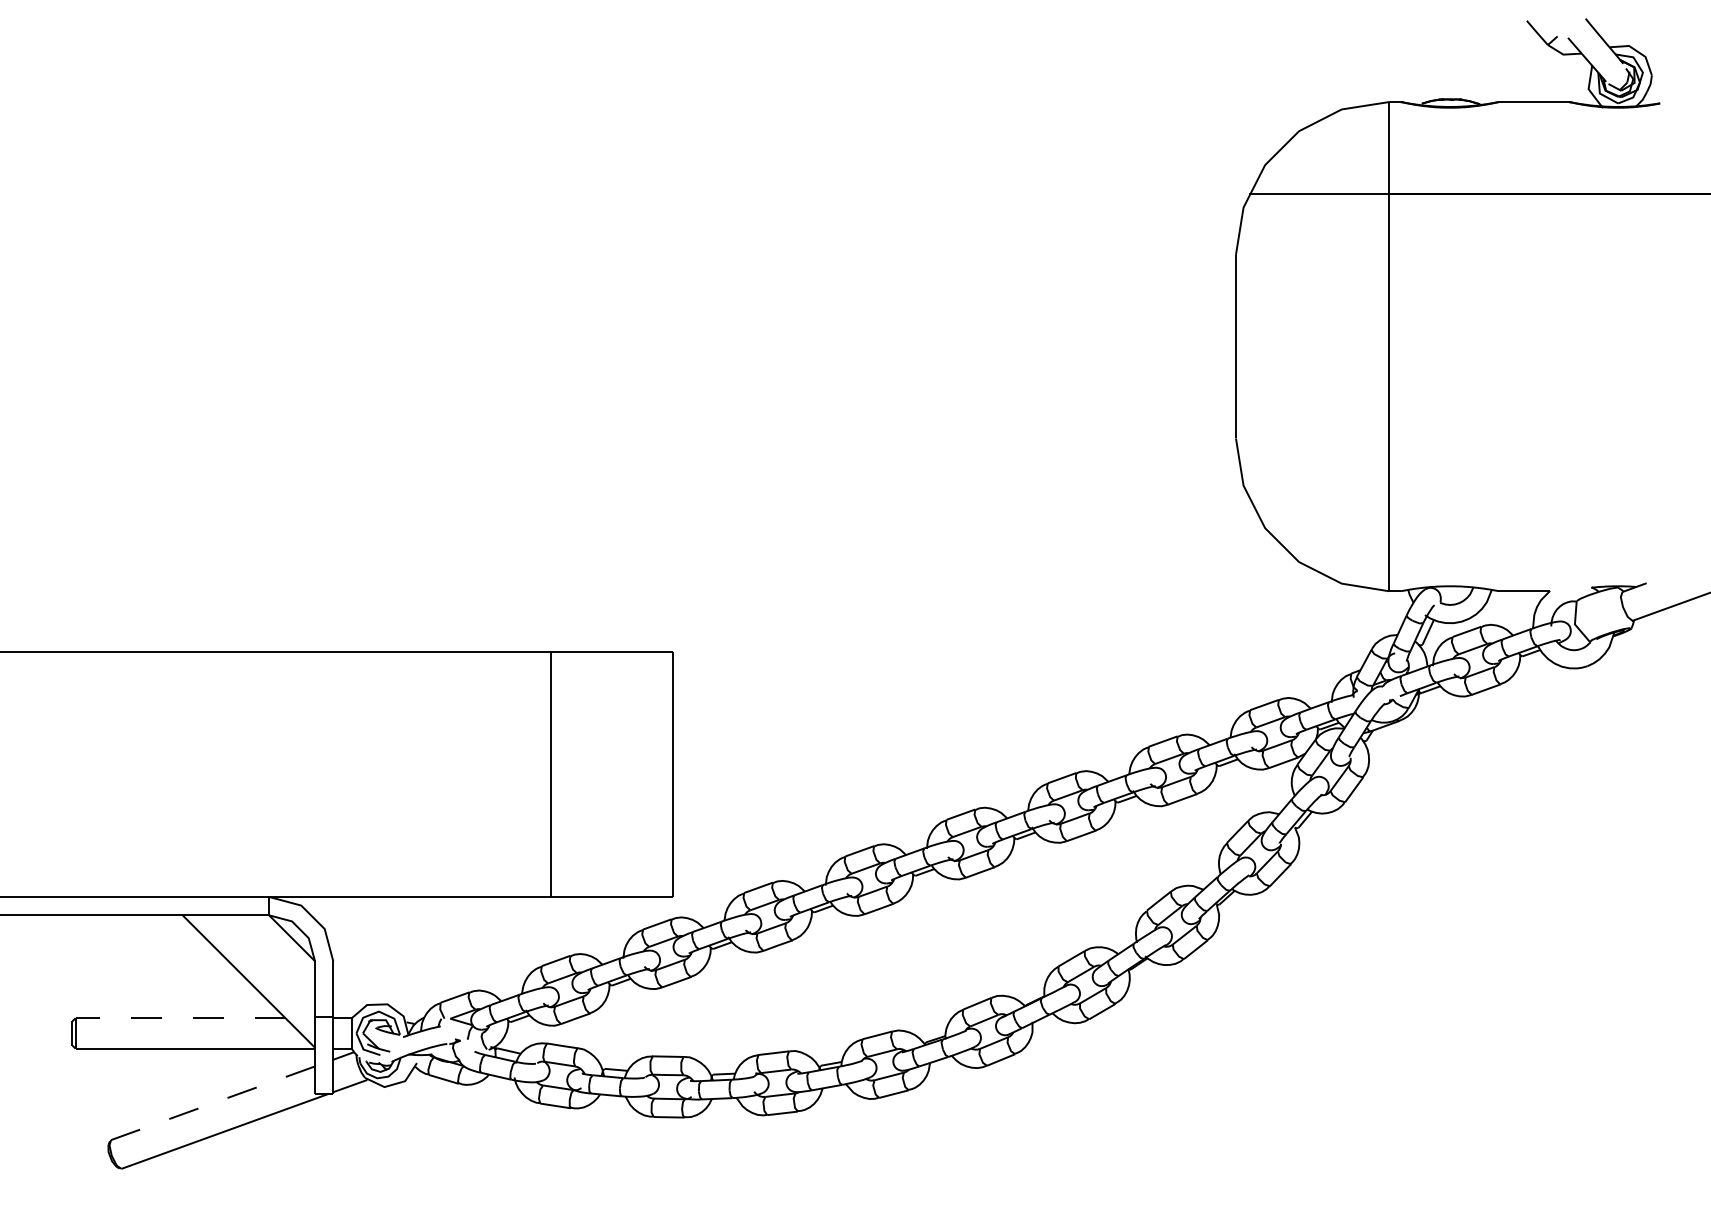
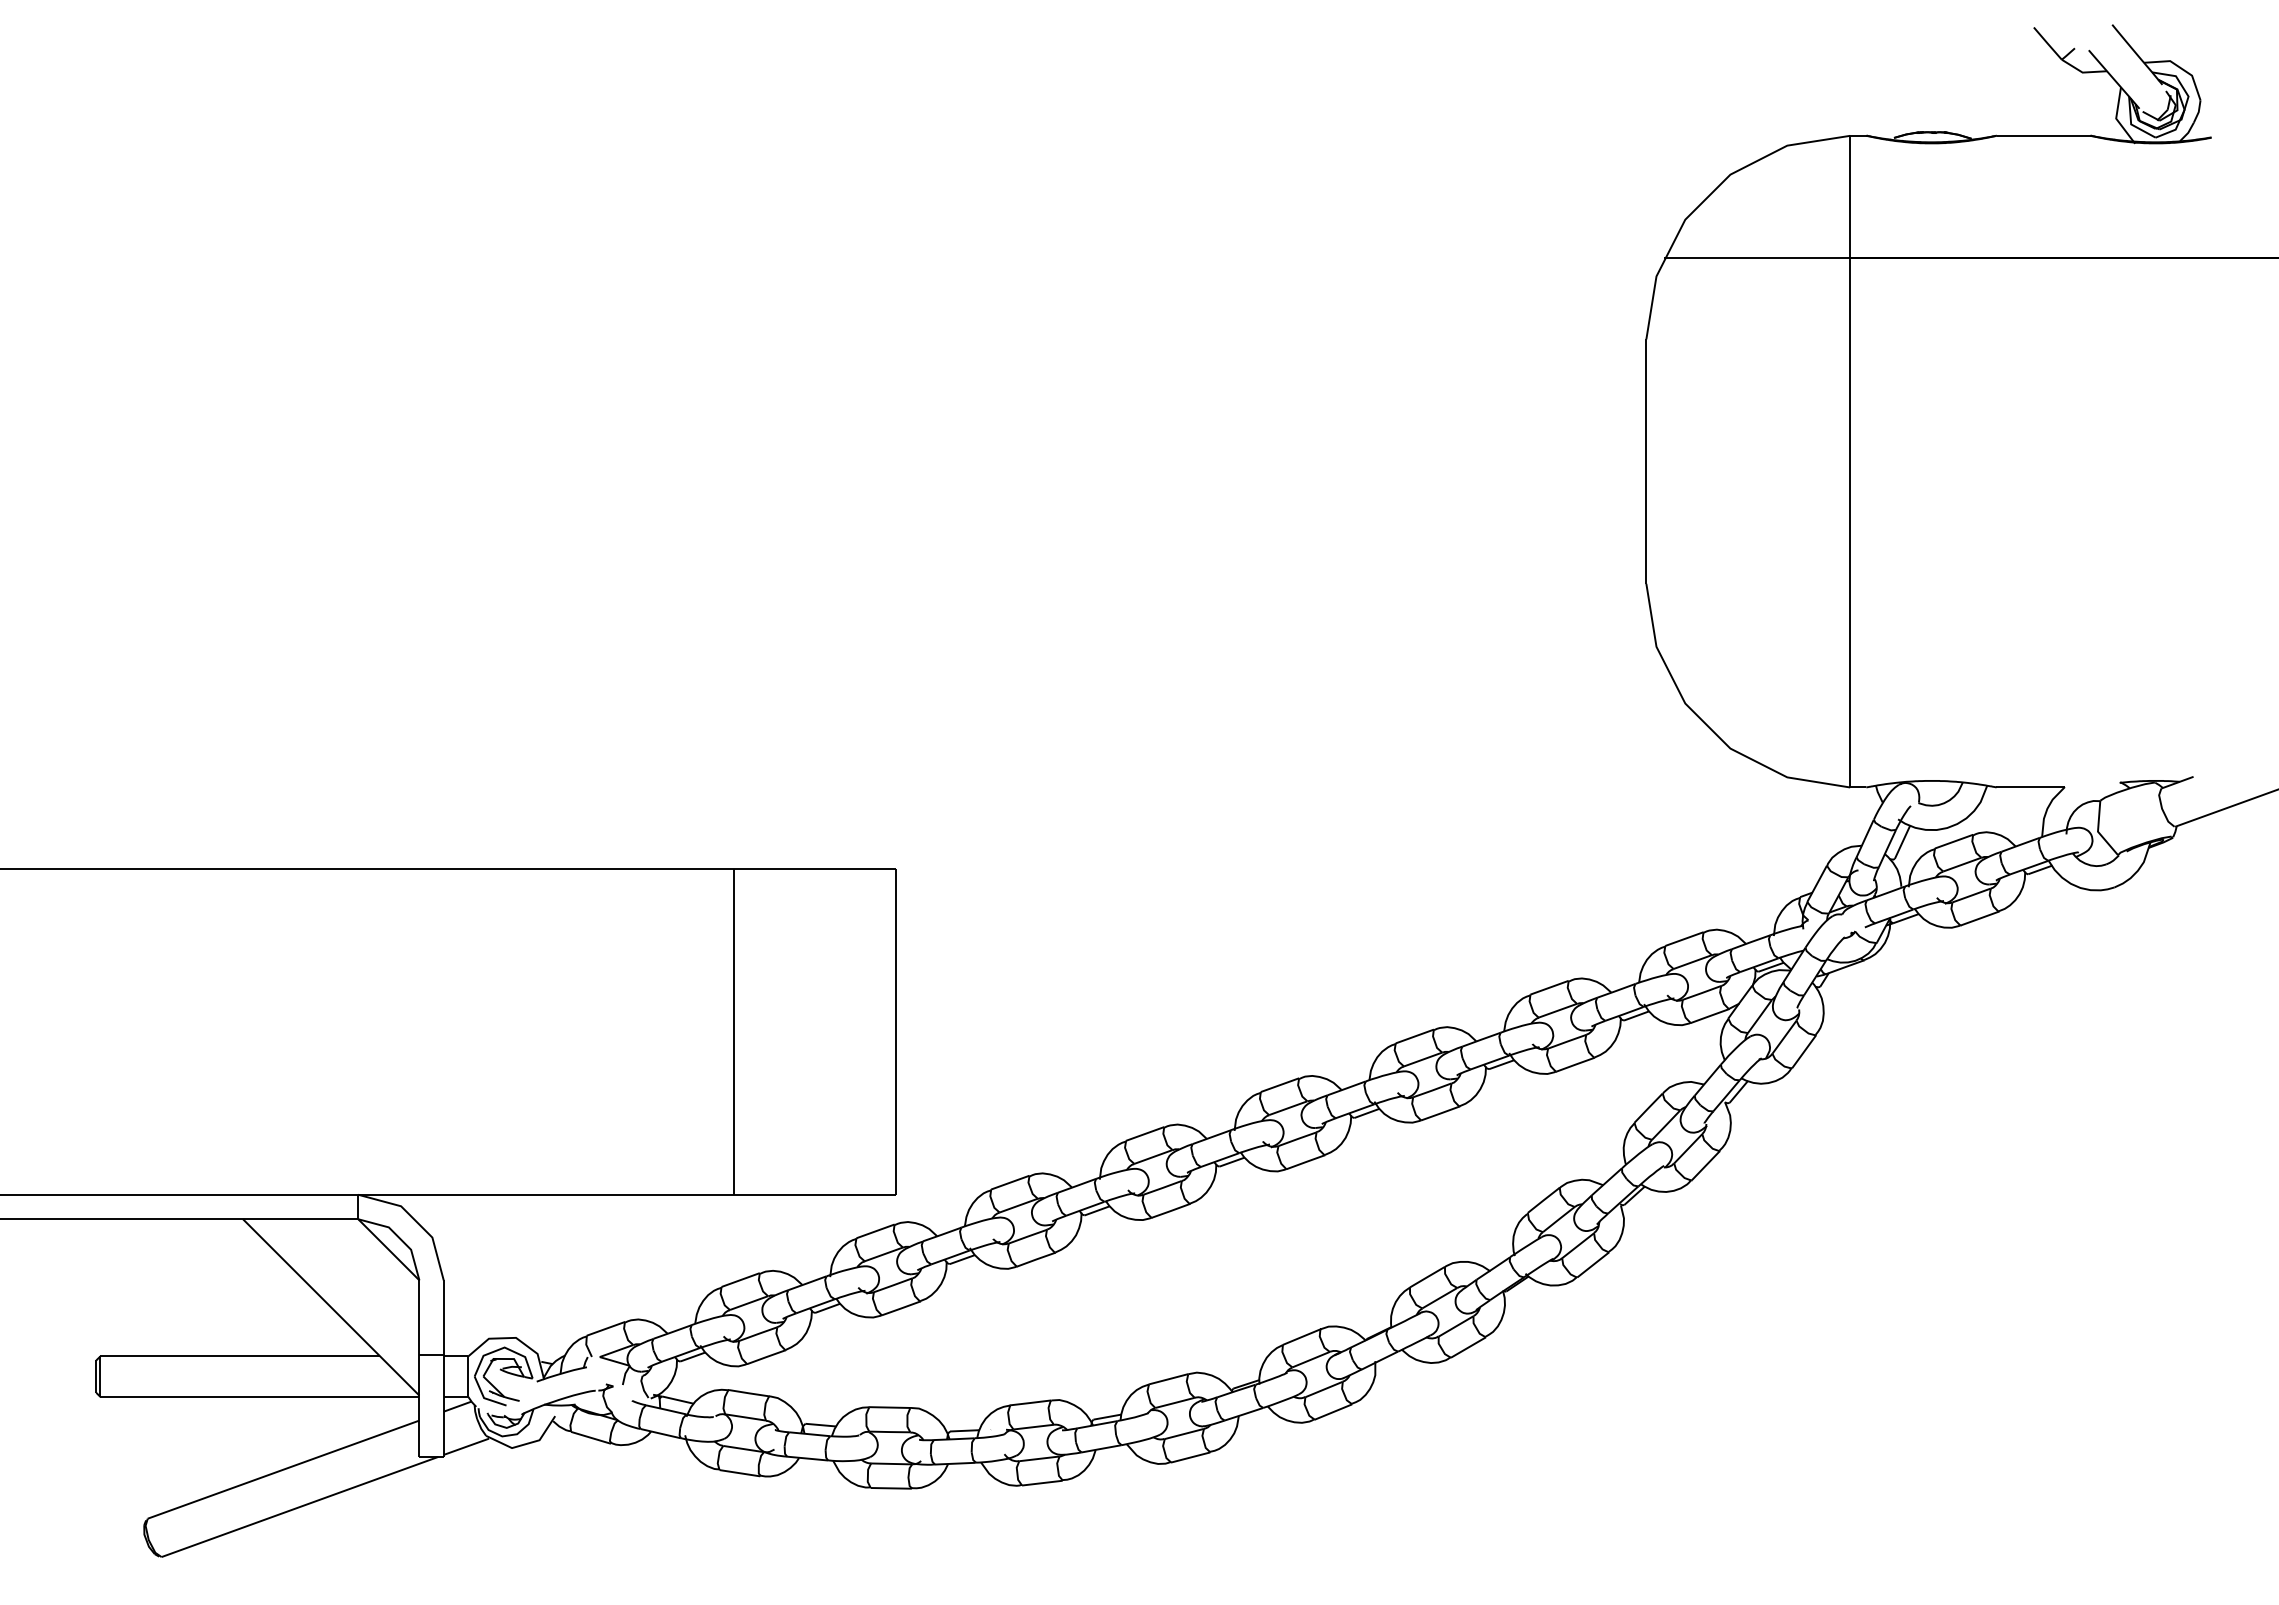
line: (180, 1018) -> (240, 1356), dashed -> solid
line: (212, 1103) -> (283, 1469), dashed -> solid

